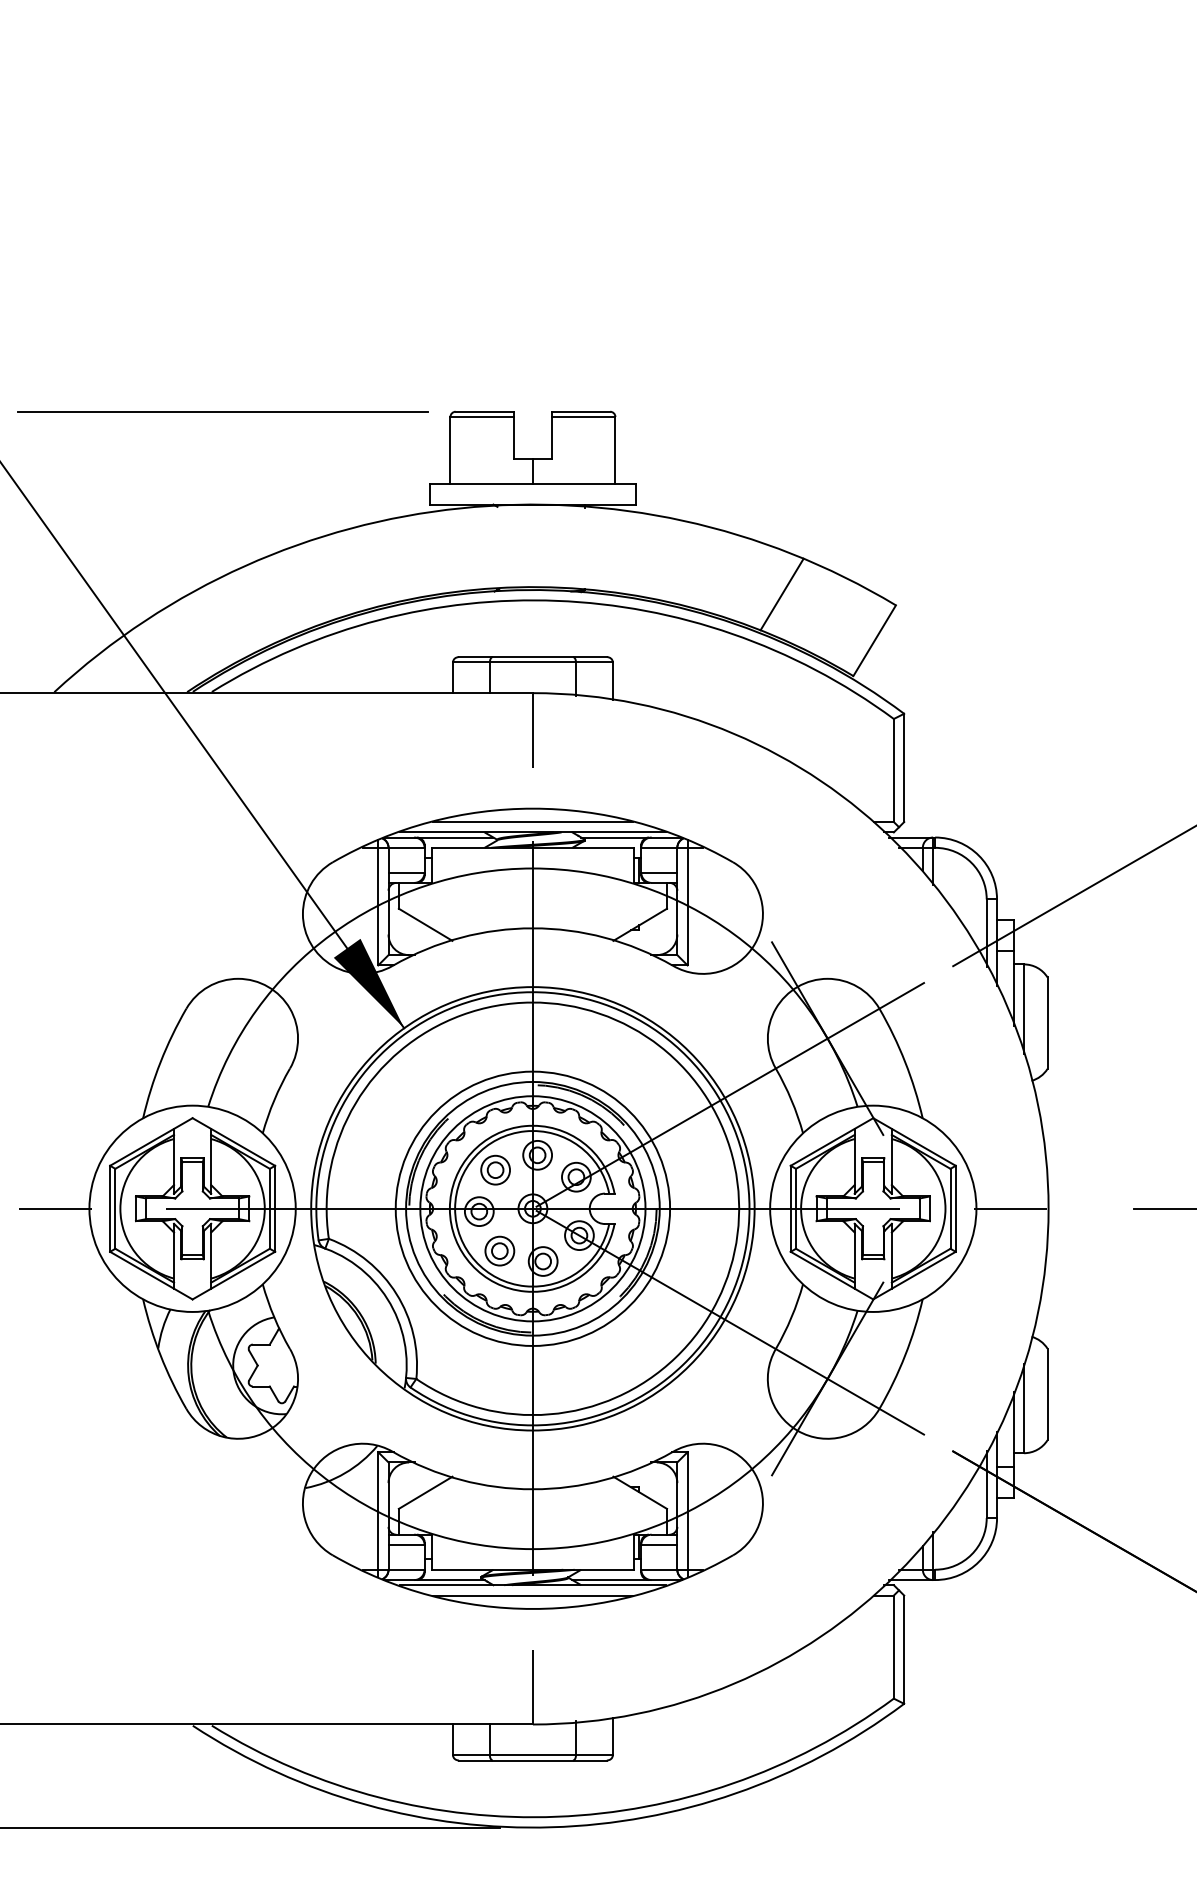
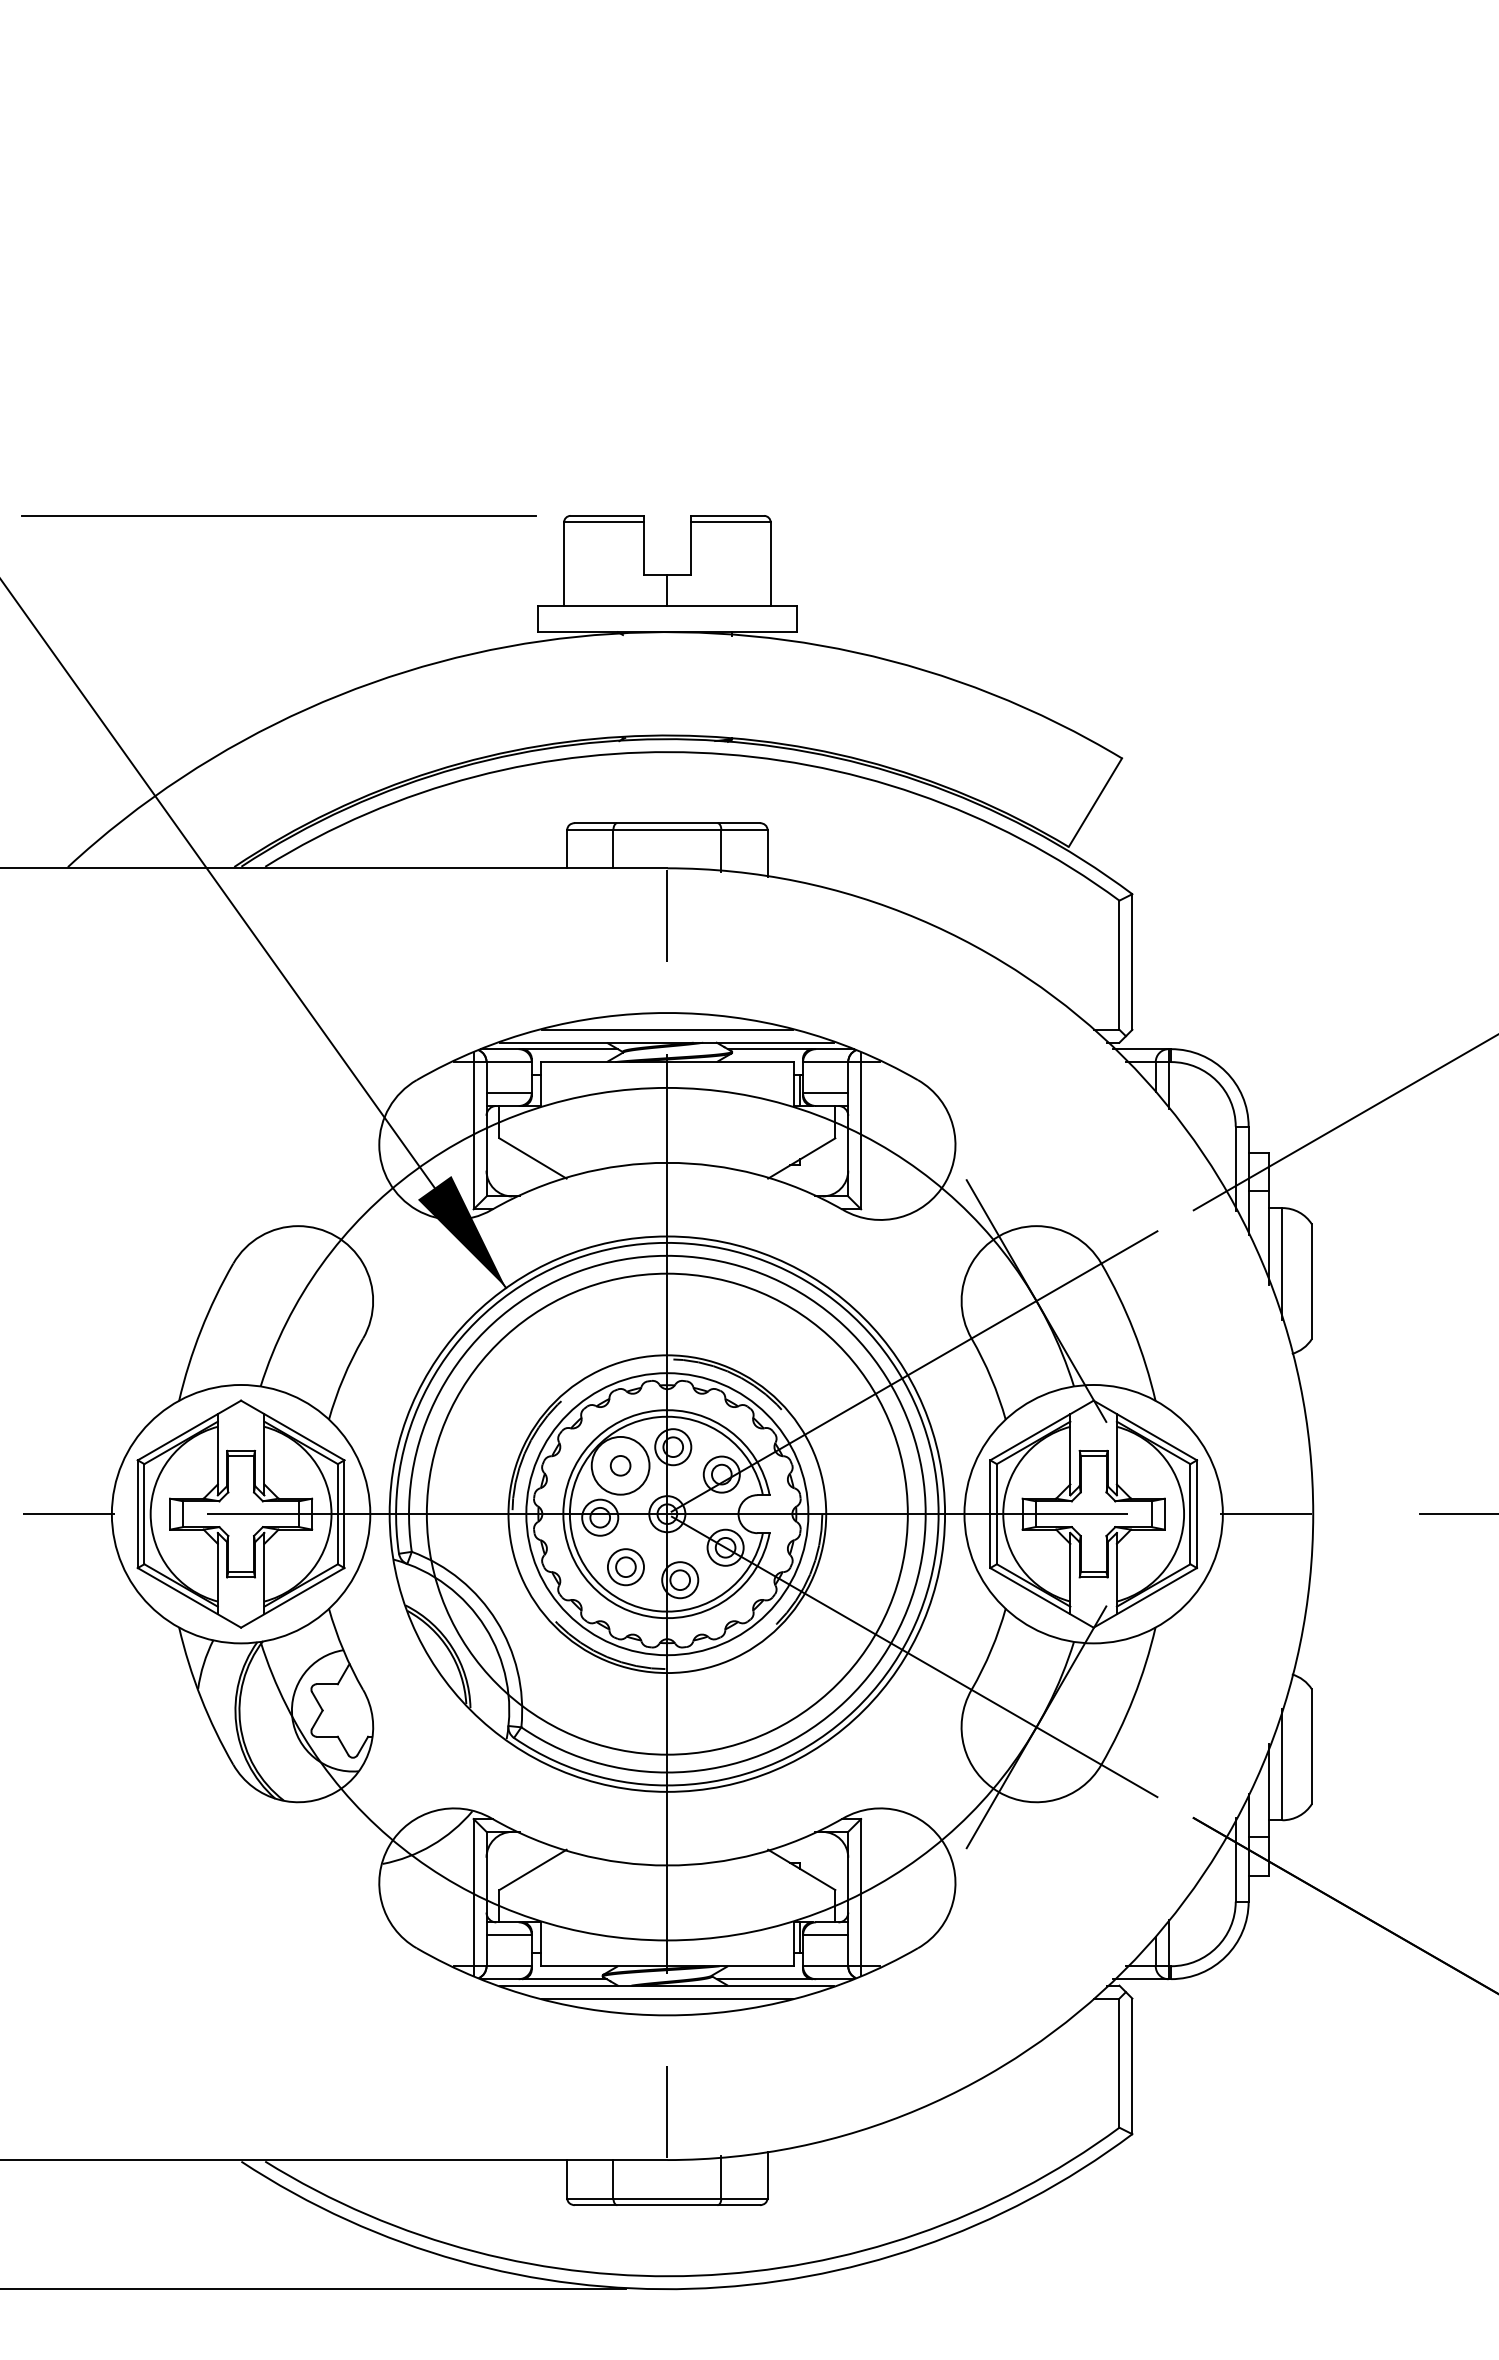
line: (782, 594) -> (979, 744), removed
circle: (495, 1169) -> (620, 1465), size x1.6
circle: (533, 1208) -> (667, 1513), size x1.4

